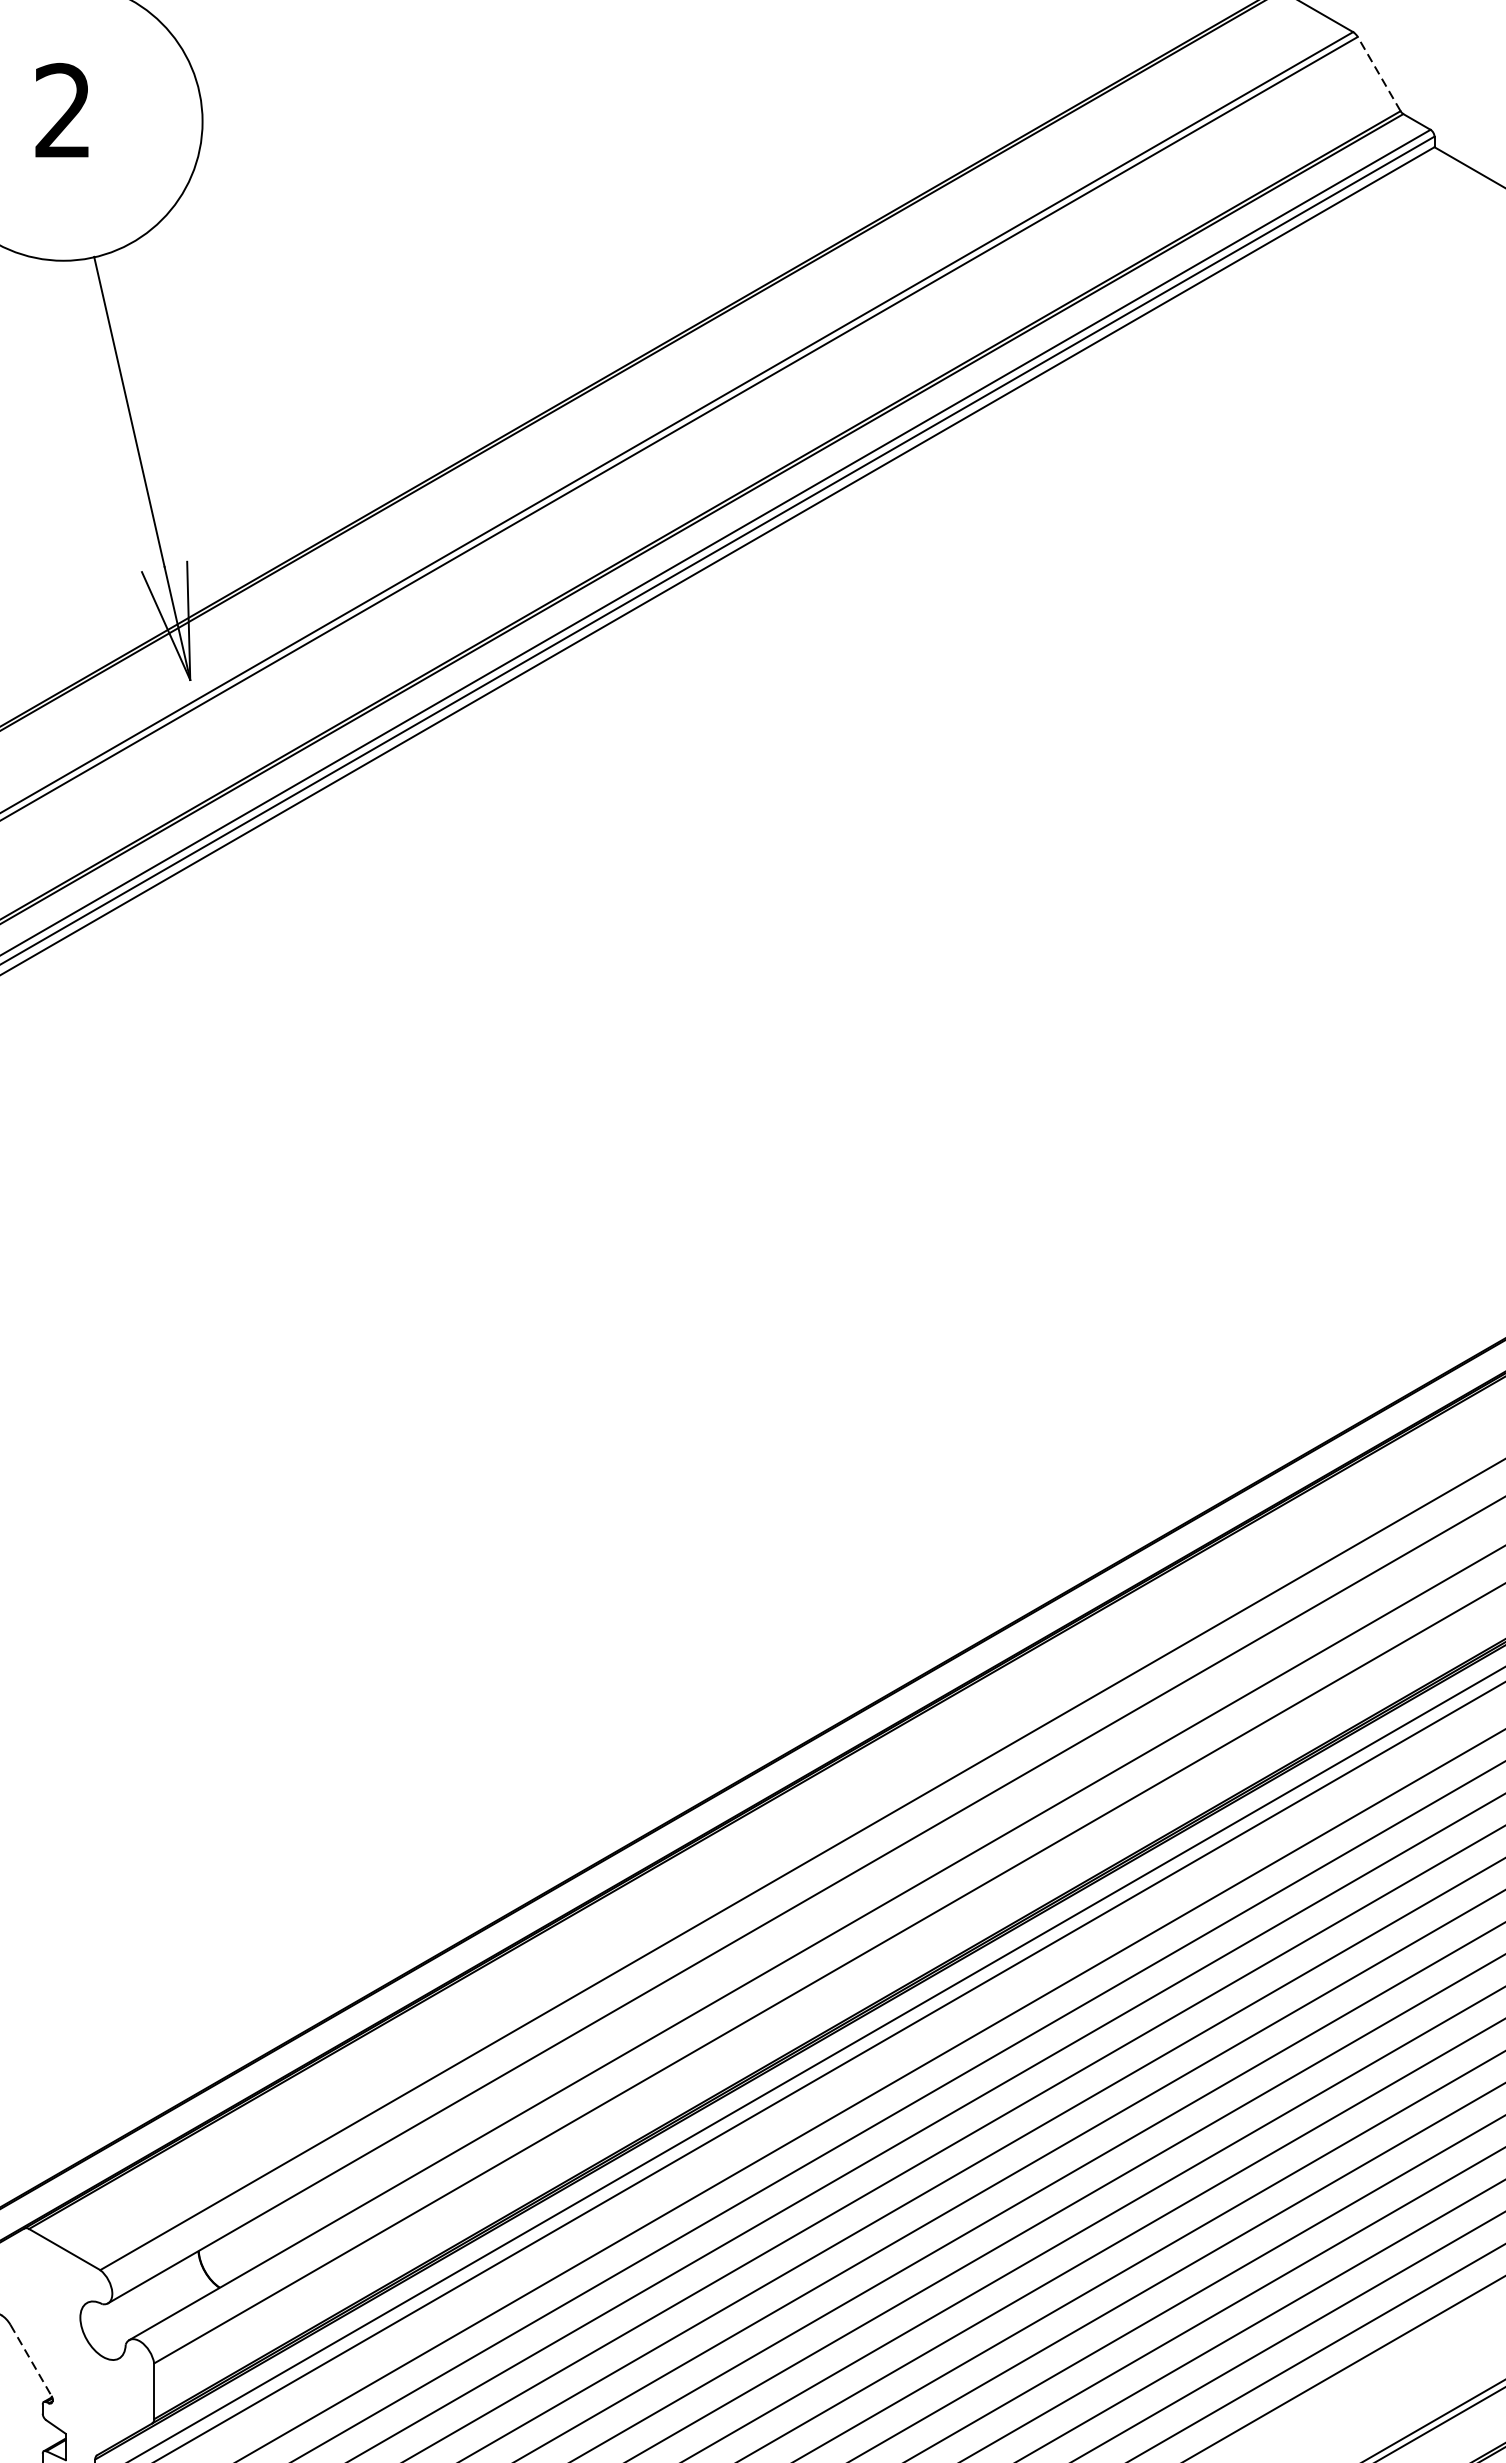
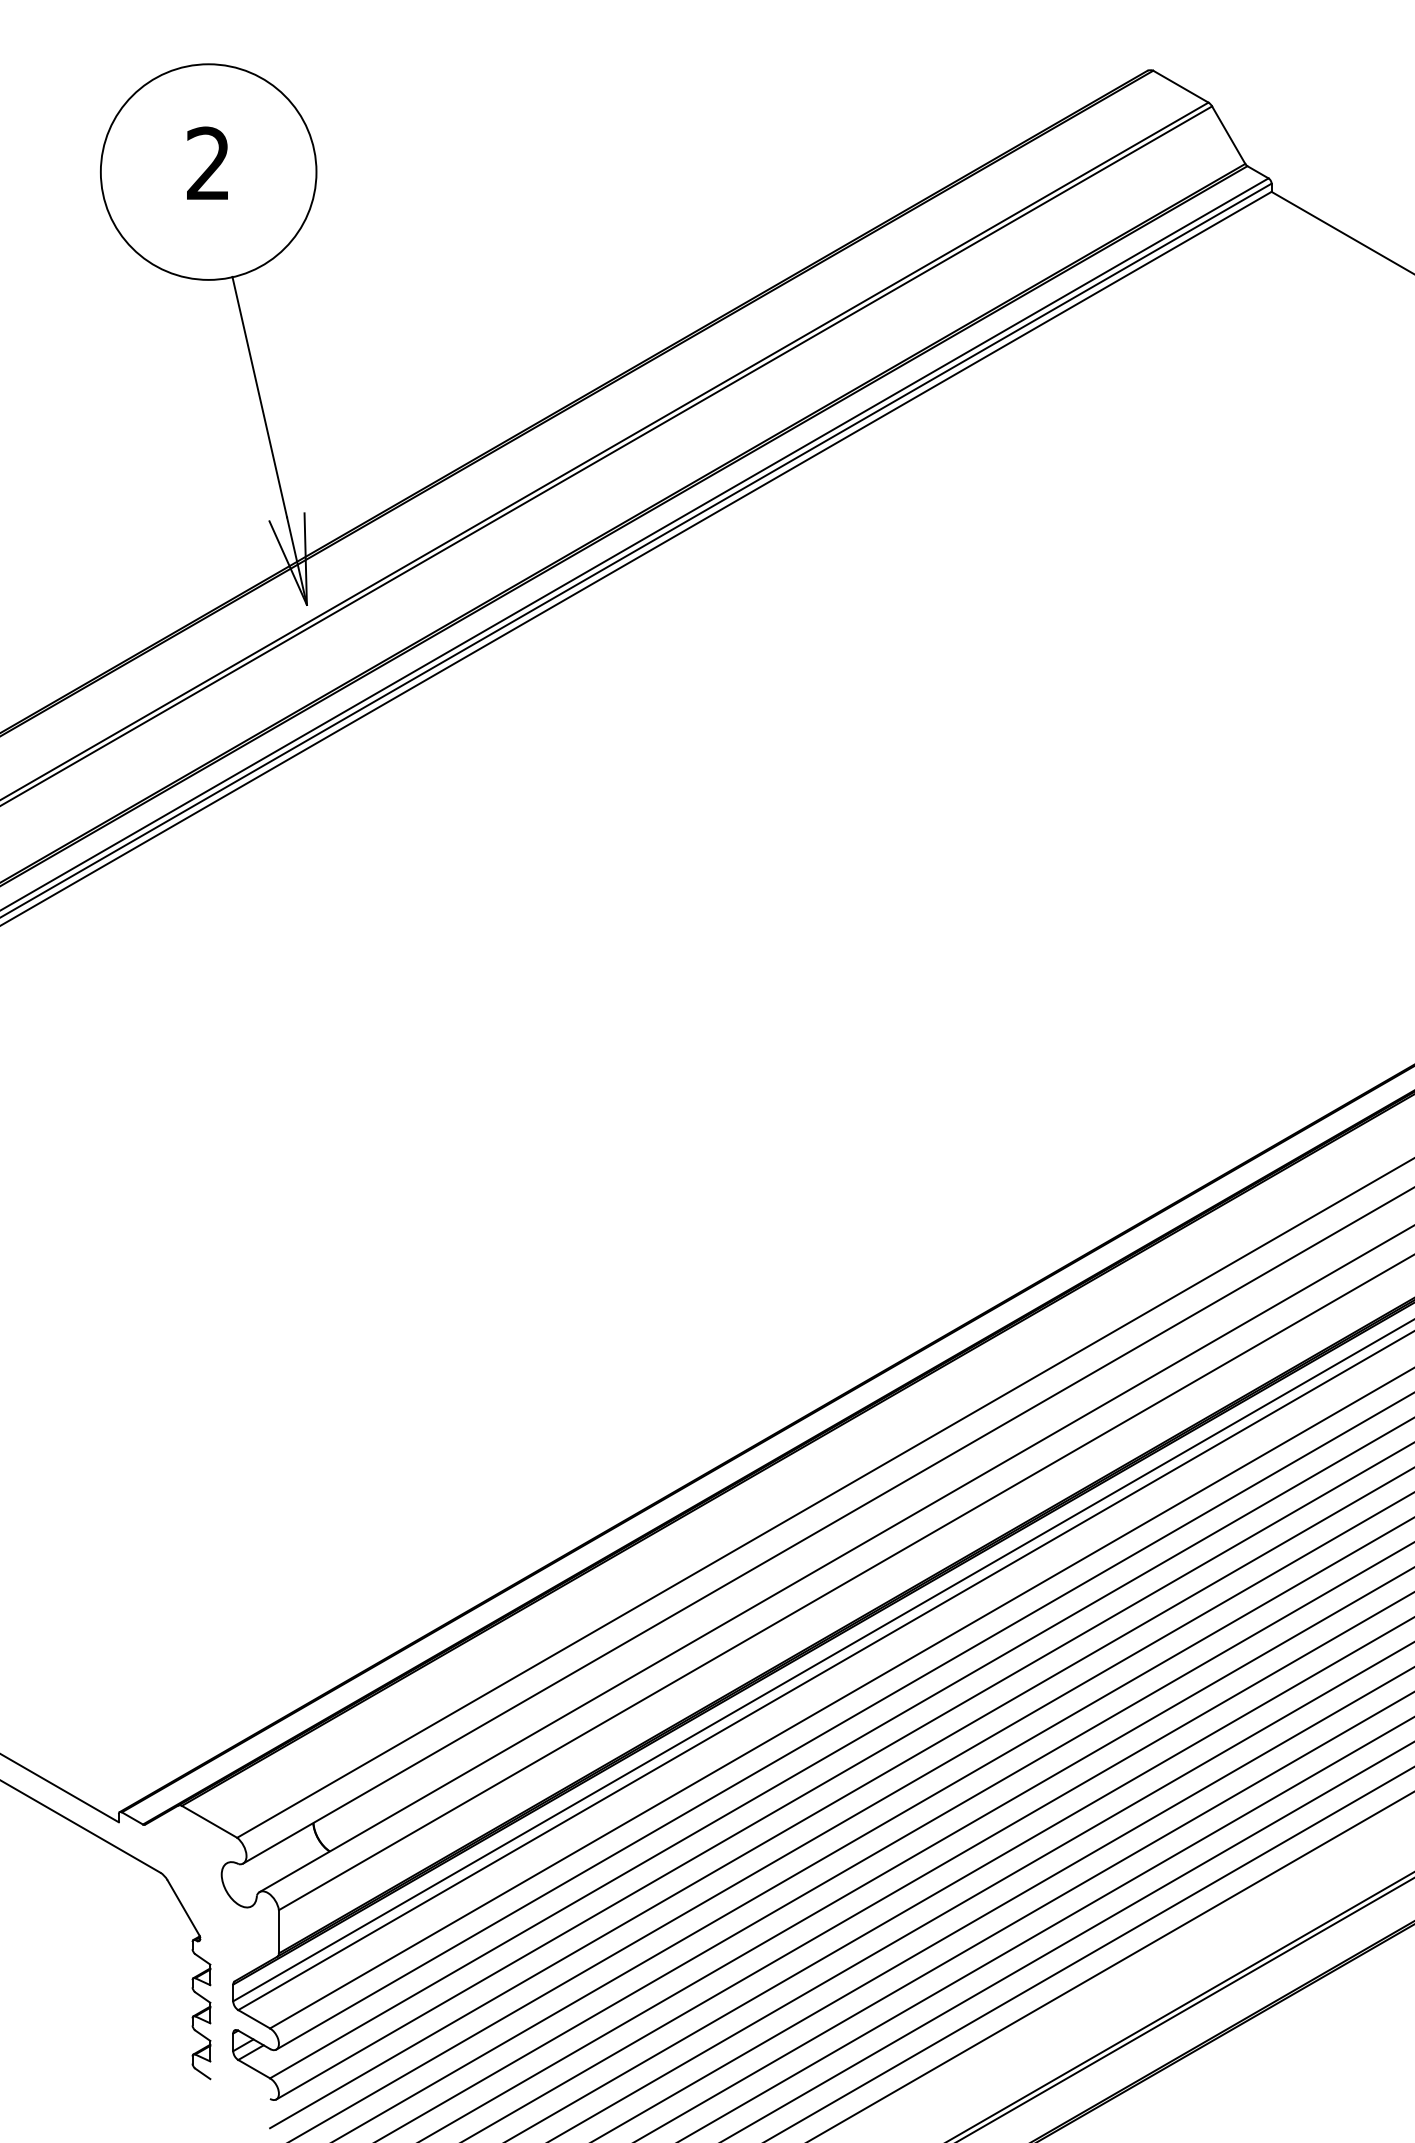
line: (1378, 73) -> (1228, 134), dashed -> solid
line: (31, 2360) -> (183, 1907), dashed -> solid

